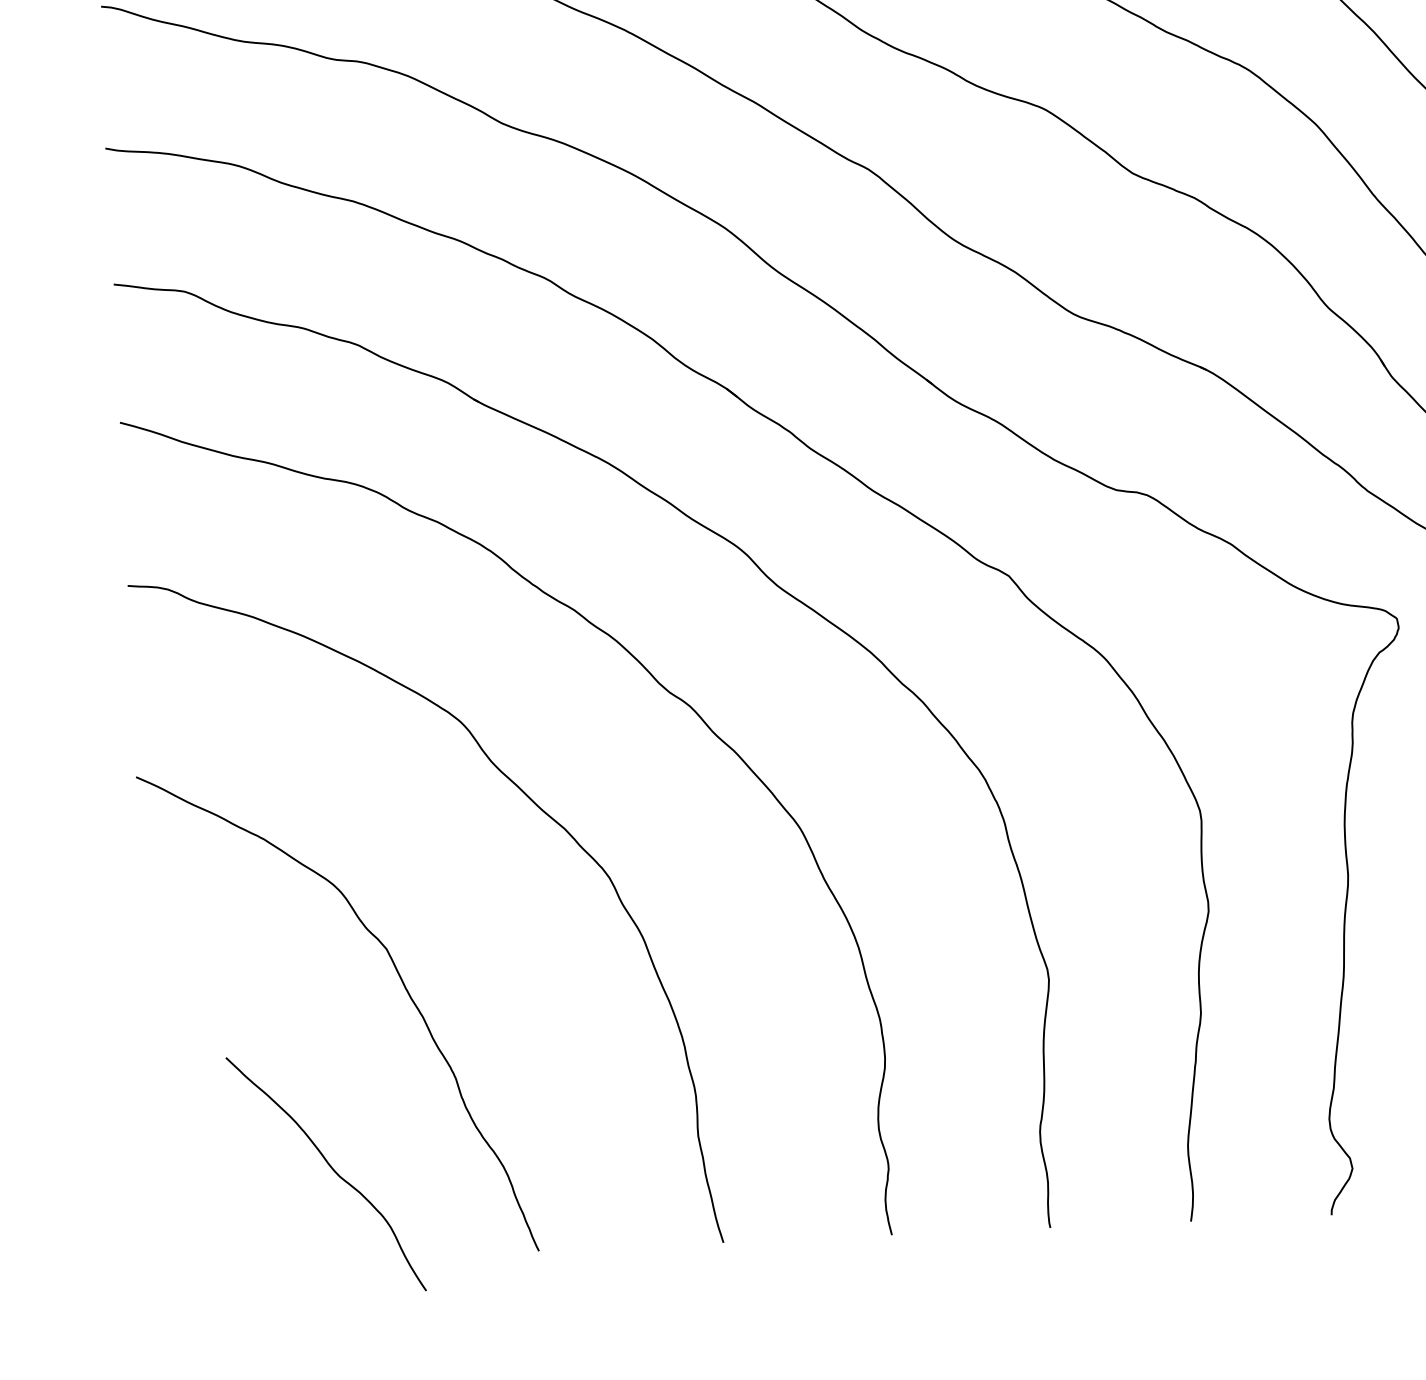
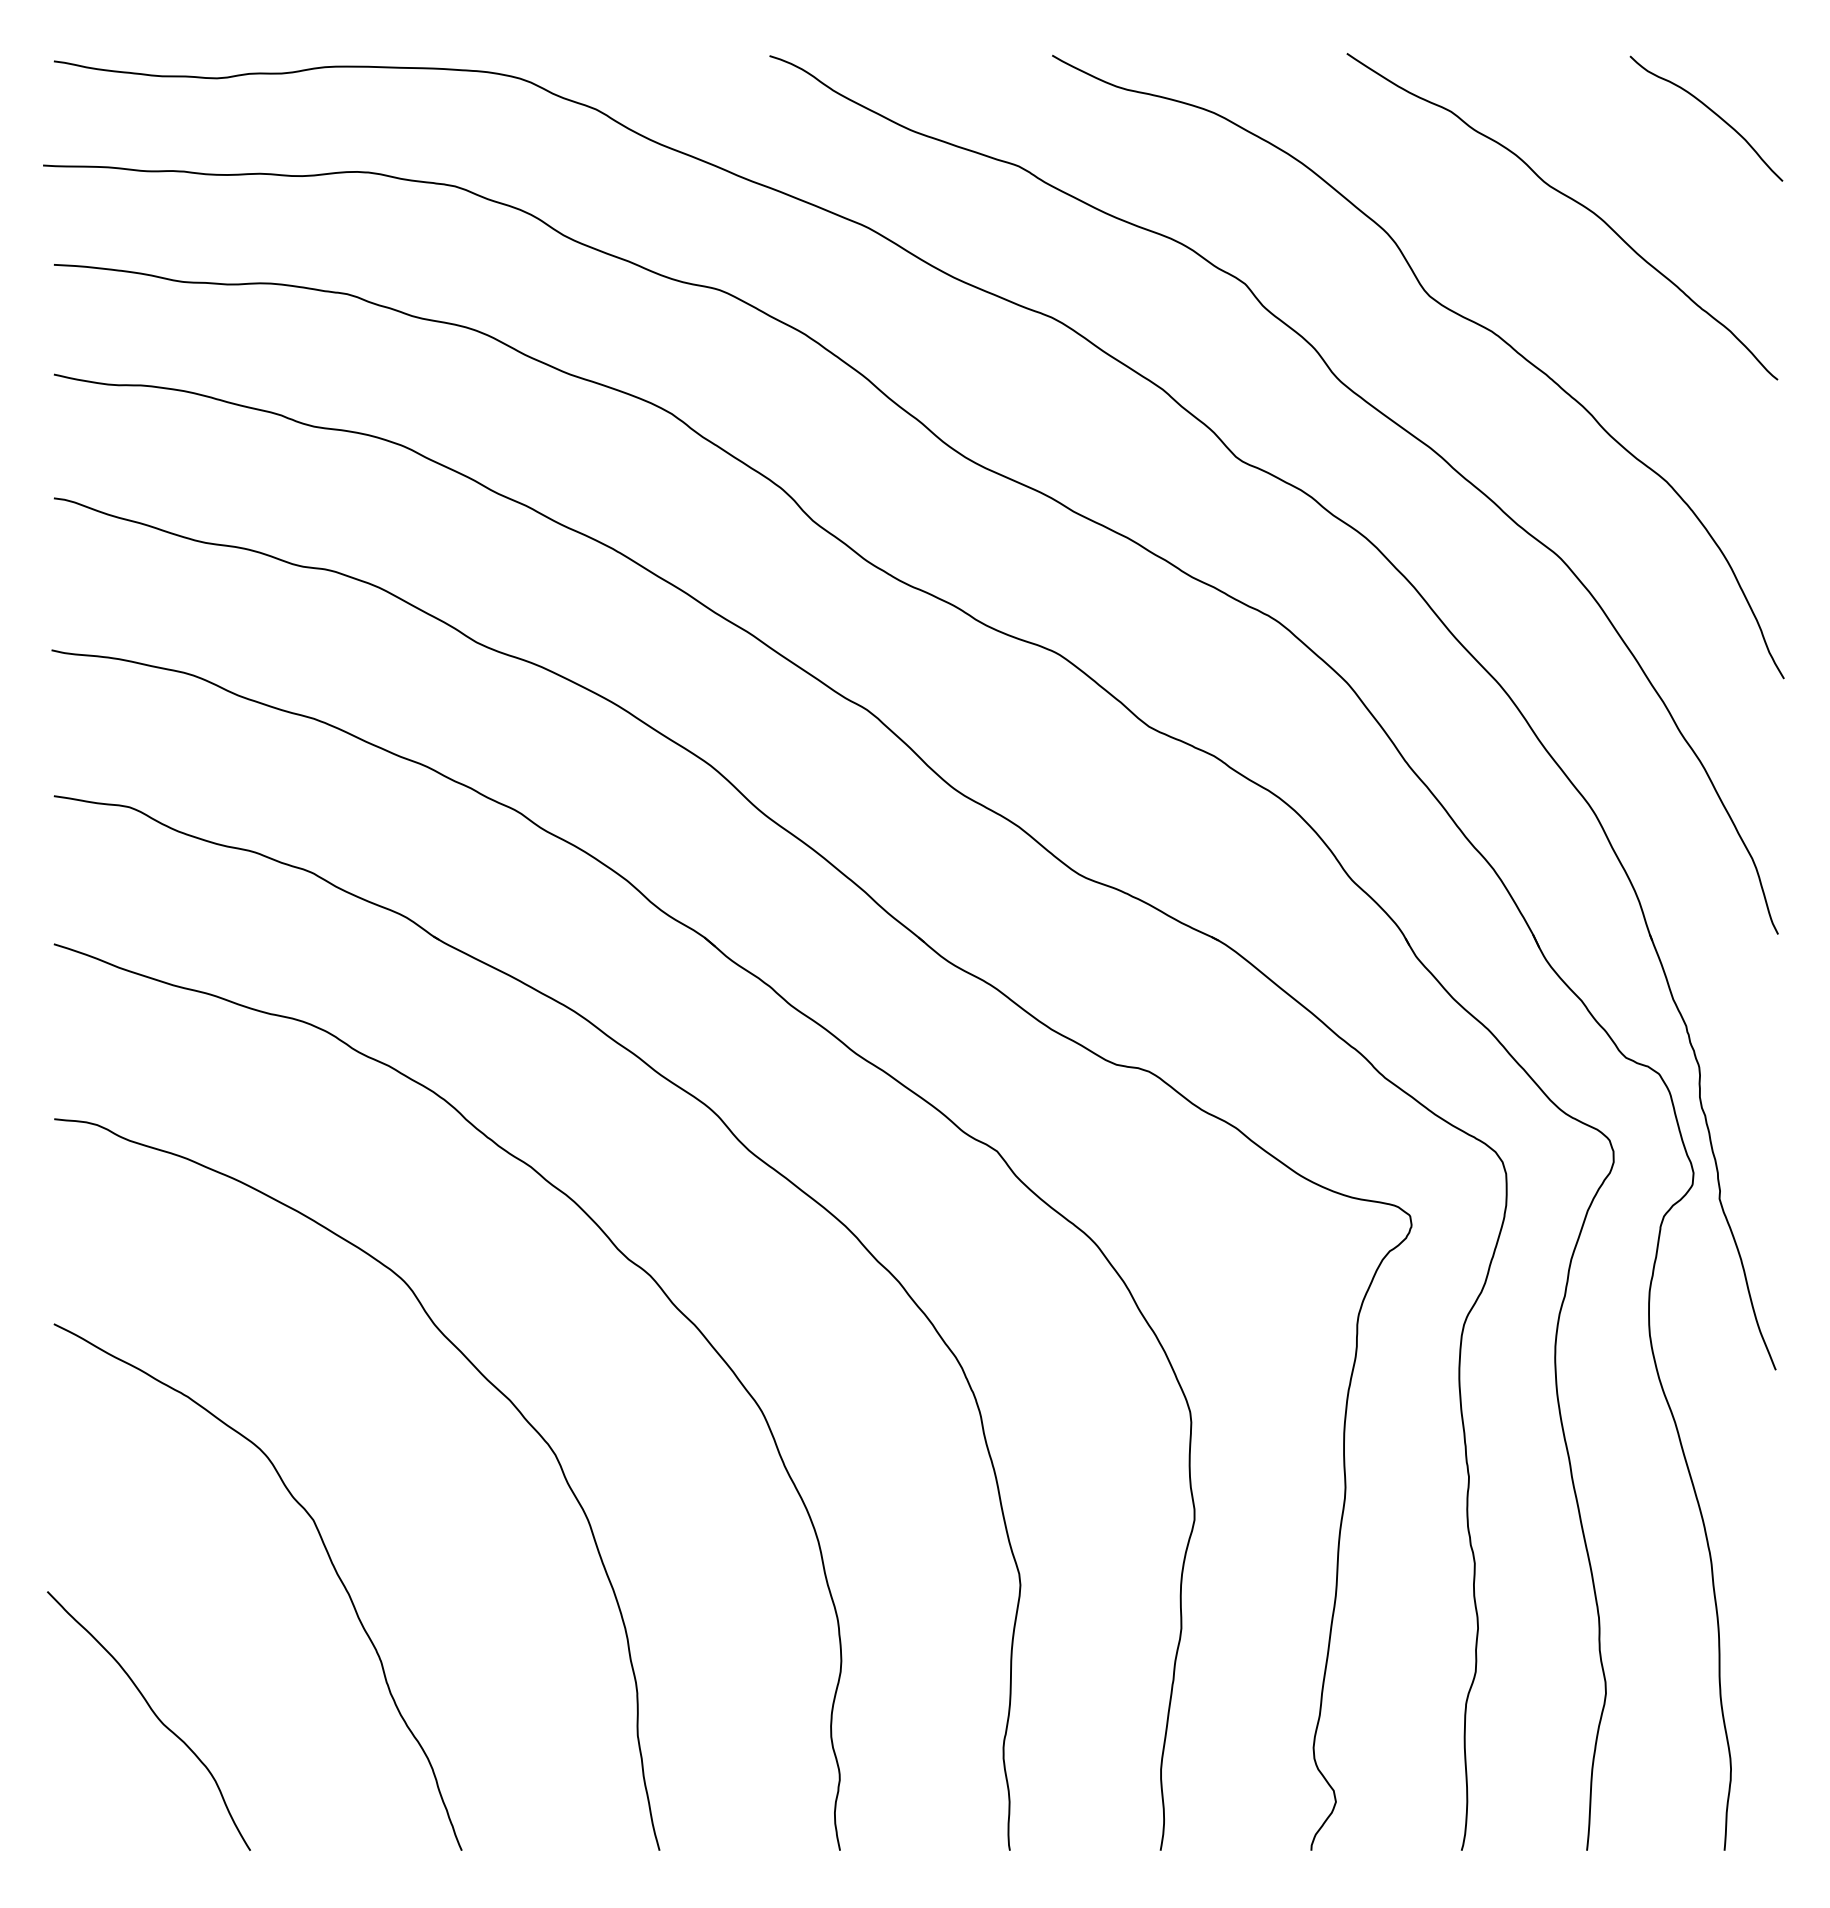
curve: (331, 1168) -> (154, 1715), moved

